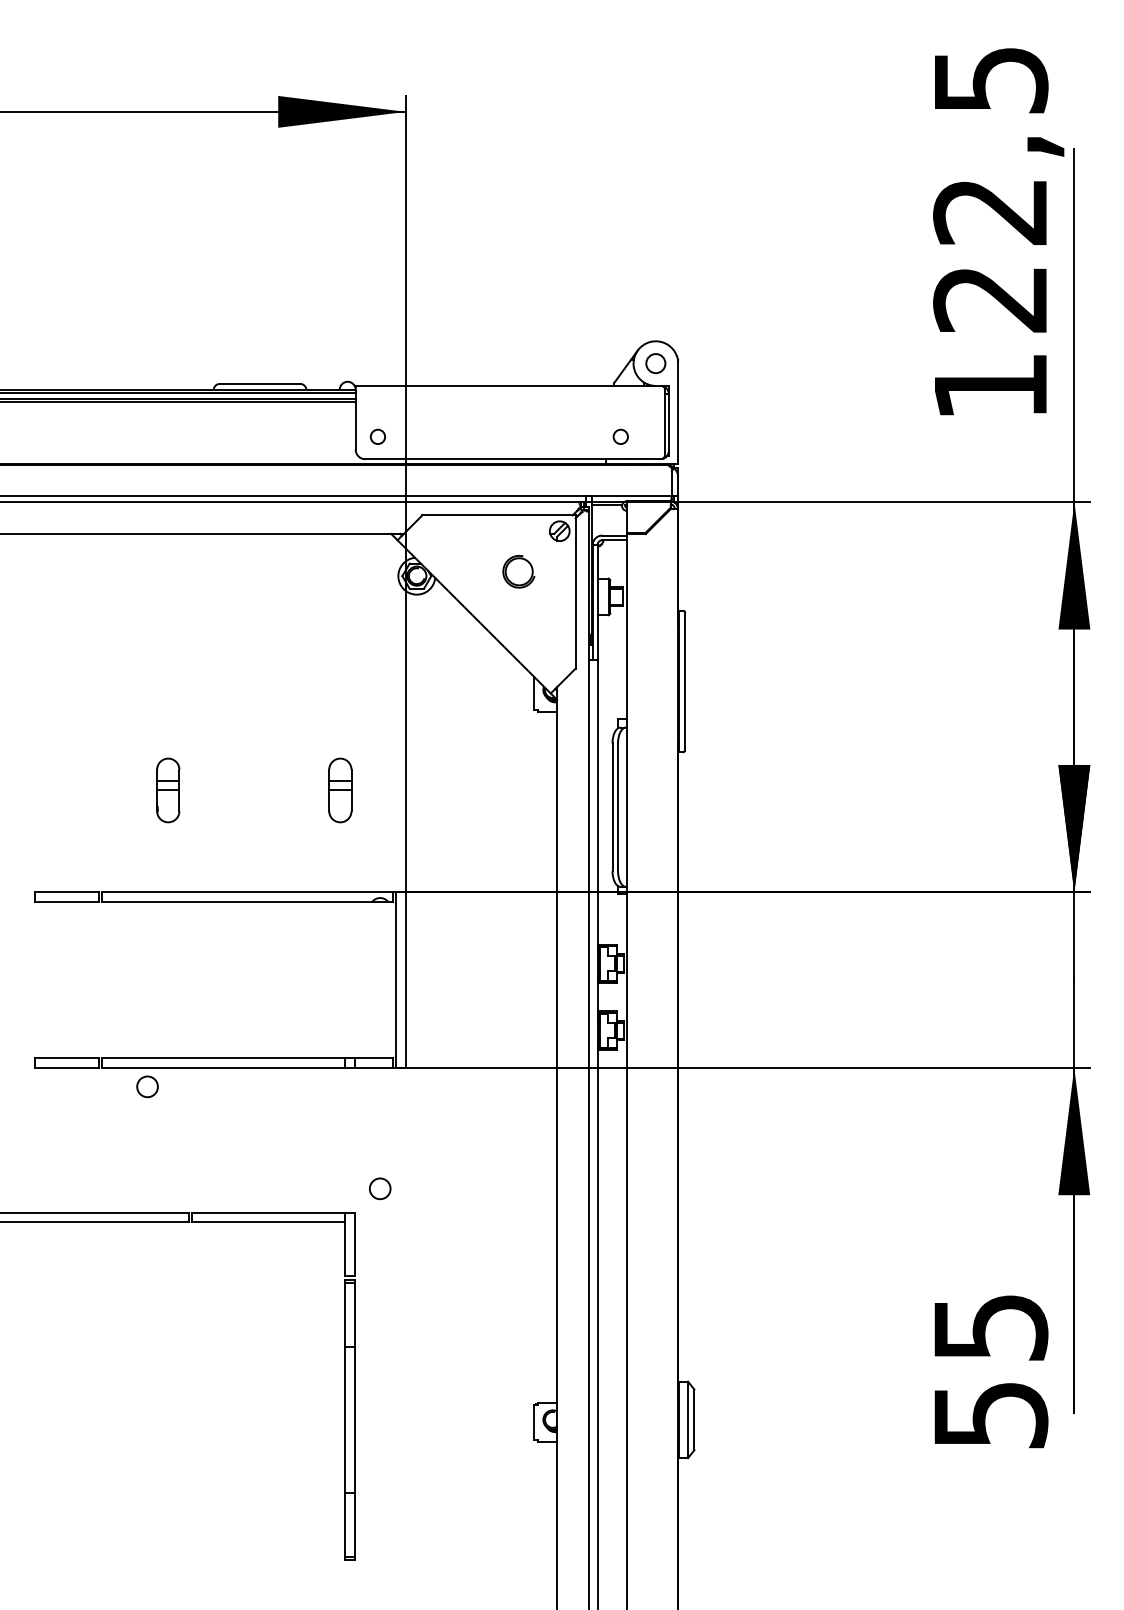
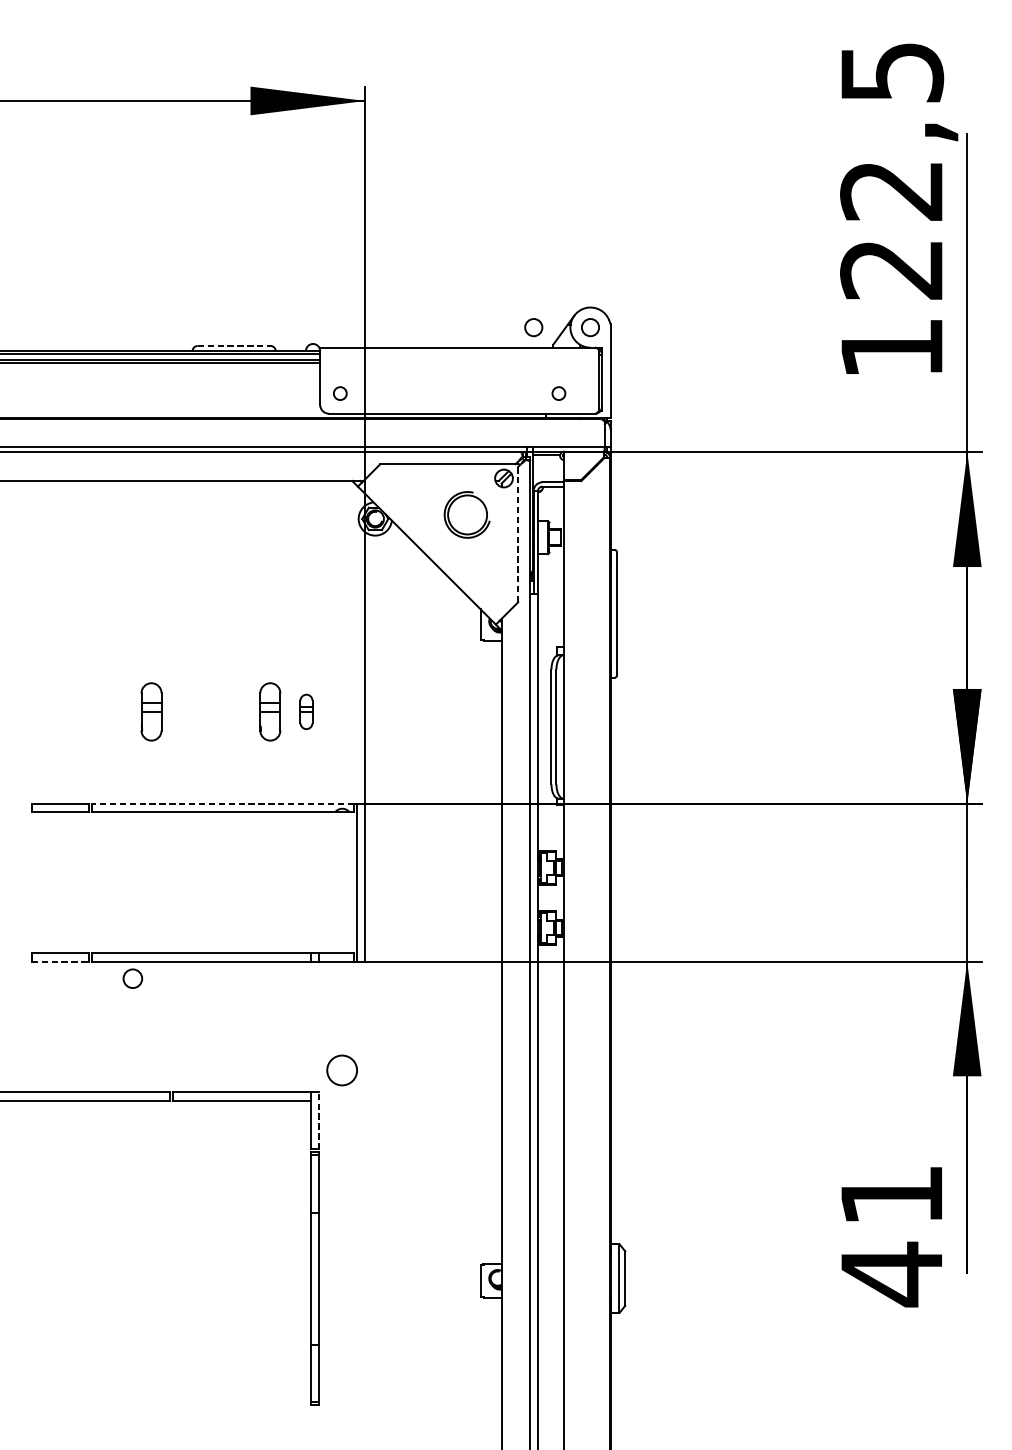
circle: (592, 363) -> (533, 327), added
line: (260, 384) -> (234, 346), solid -> dashed
part: (518, 571) -> (466, 514), size x1.6
line: (575, 592) -> (518, 533), solid -> dashed
part: (300, 790) -> (270, 711), added
part: (340, 790) -> (306, 711), size x0.6
line: (247, 892) -> (222, 803), solid -> dashed
line: (67, 1067) -> (60, 961), solid -> dashed
circle: (380, 1188) -> (342, 1070), size x1.6
line: (354, 1244) -> (319, 1120), solid -> dashed
text: (991, 1373) -> (892, 1236), 55 -> 41

